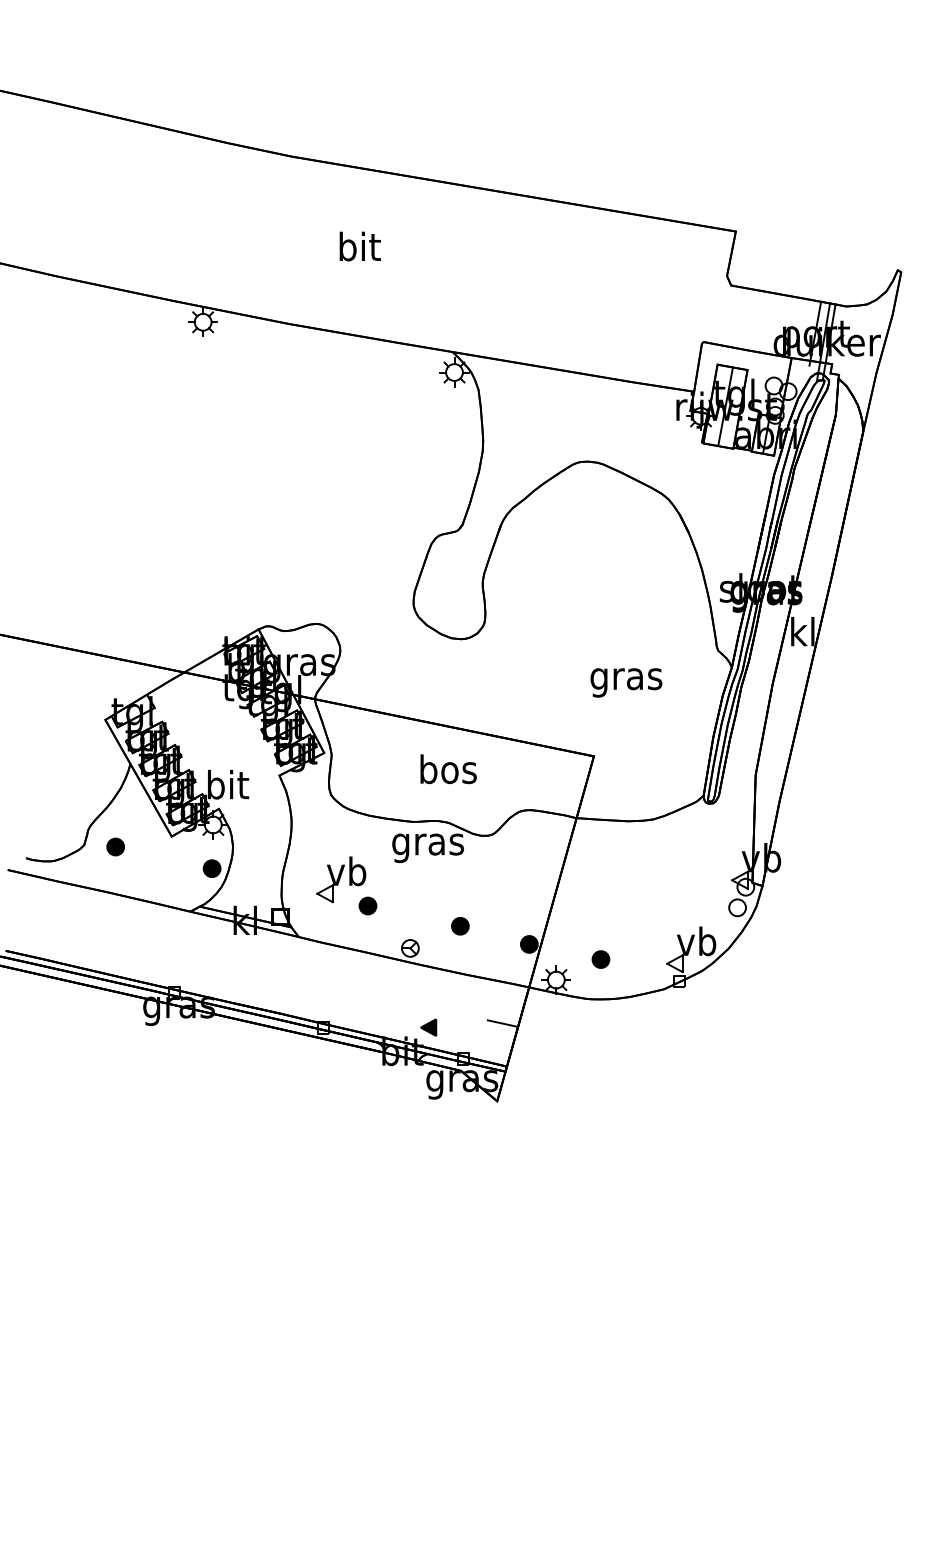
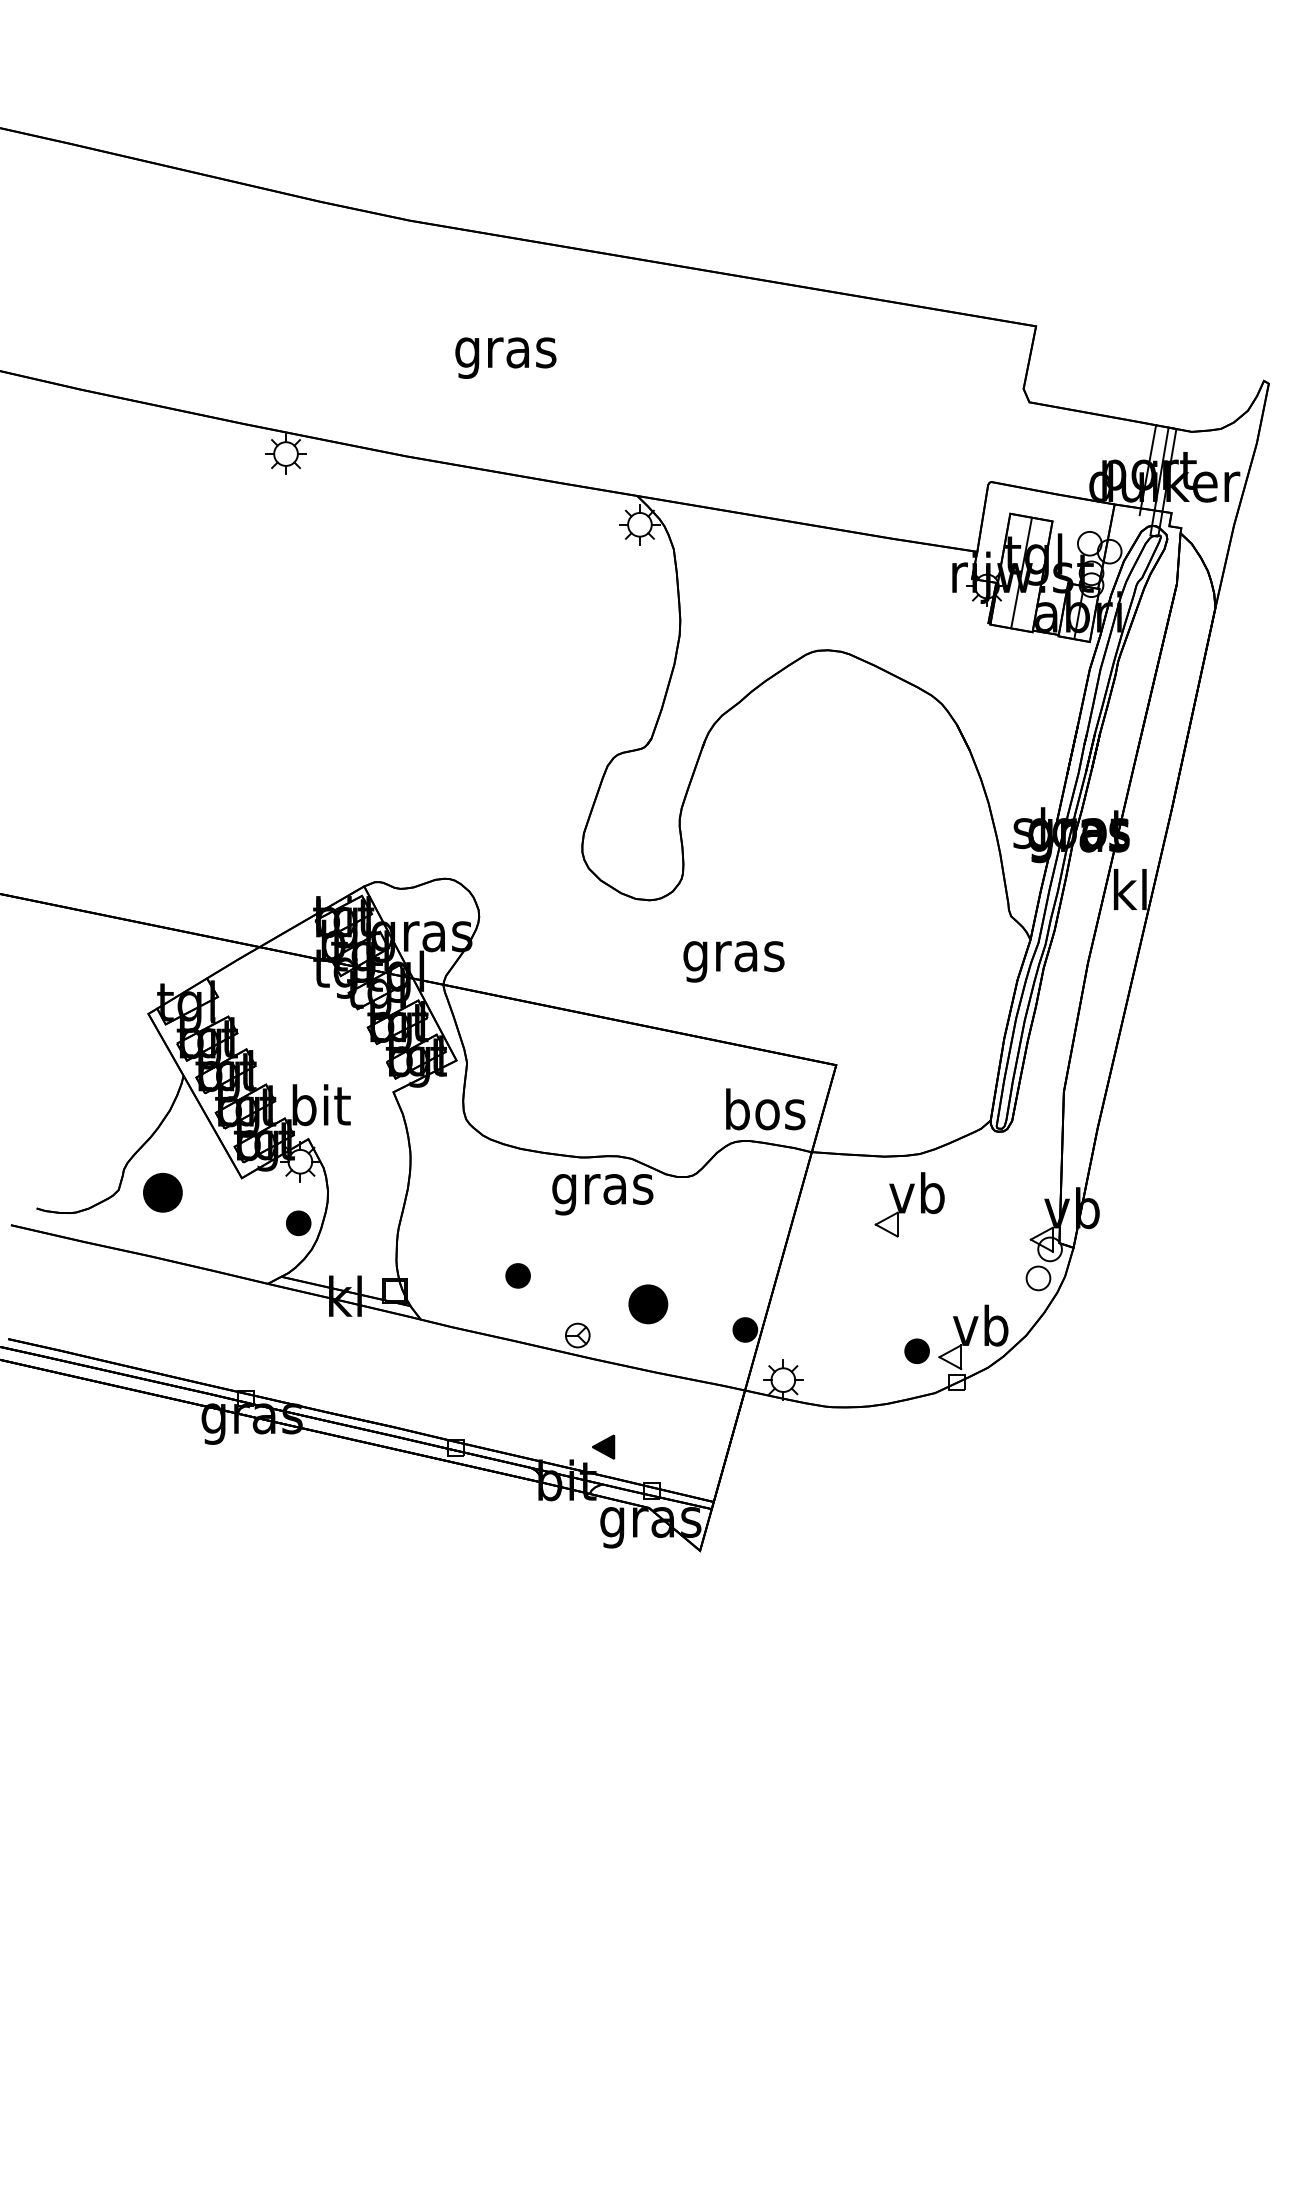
text: (359, 250) -> (505, 352), bit -> gras
text: (626, 682) -> (733, 961), moved
text: (448, 769) -> (765, 1109), moved
part: (115, 846) -> (162, 1192), size x1.6
part: (341, 879) -> (909, 1204), moved
part: (459, 926) -> (647, 1304), size x1.6
part: (600, 959) -> (916, 1350), moved
line: (502, 1023) -> (707, 1441), removed

